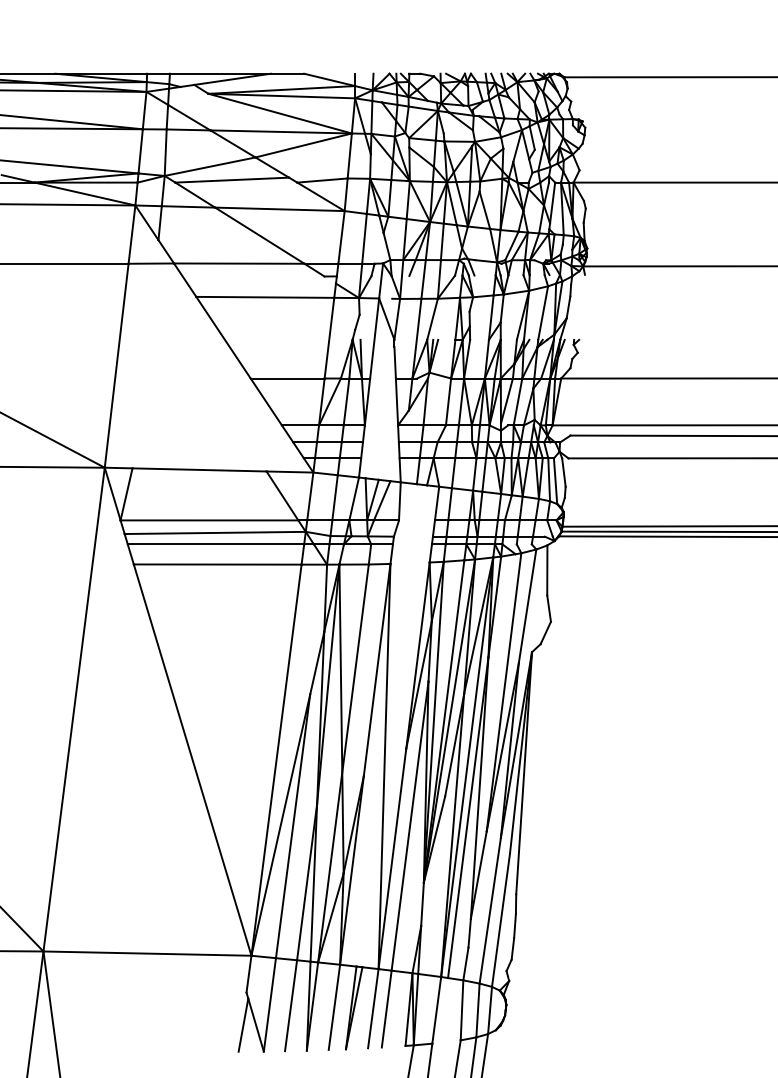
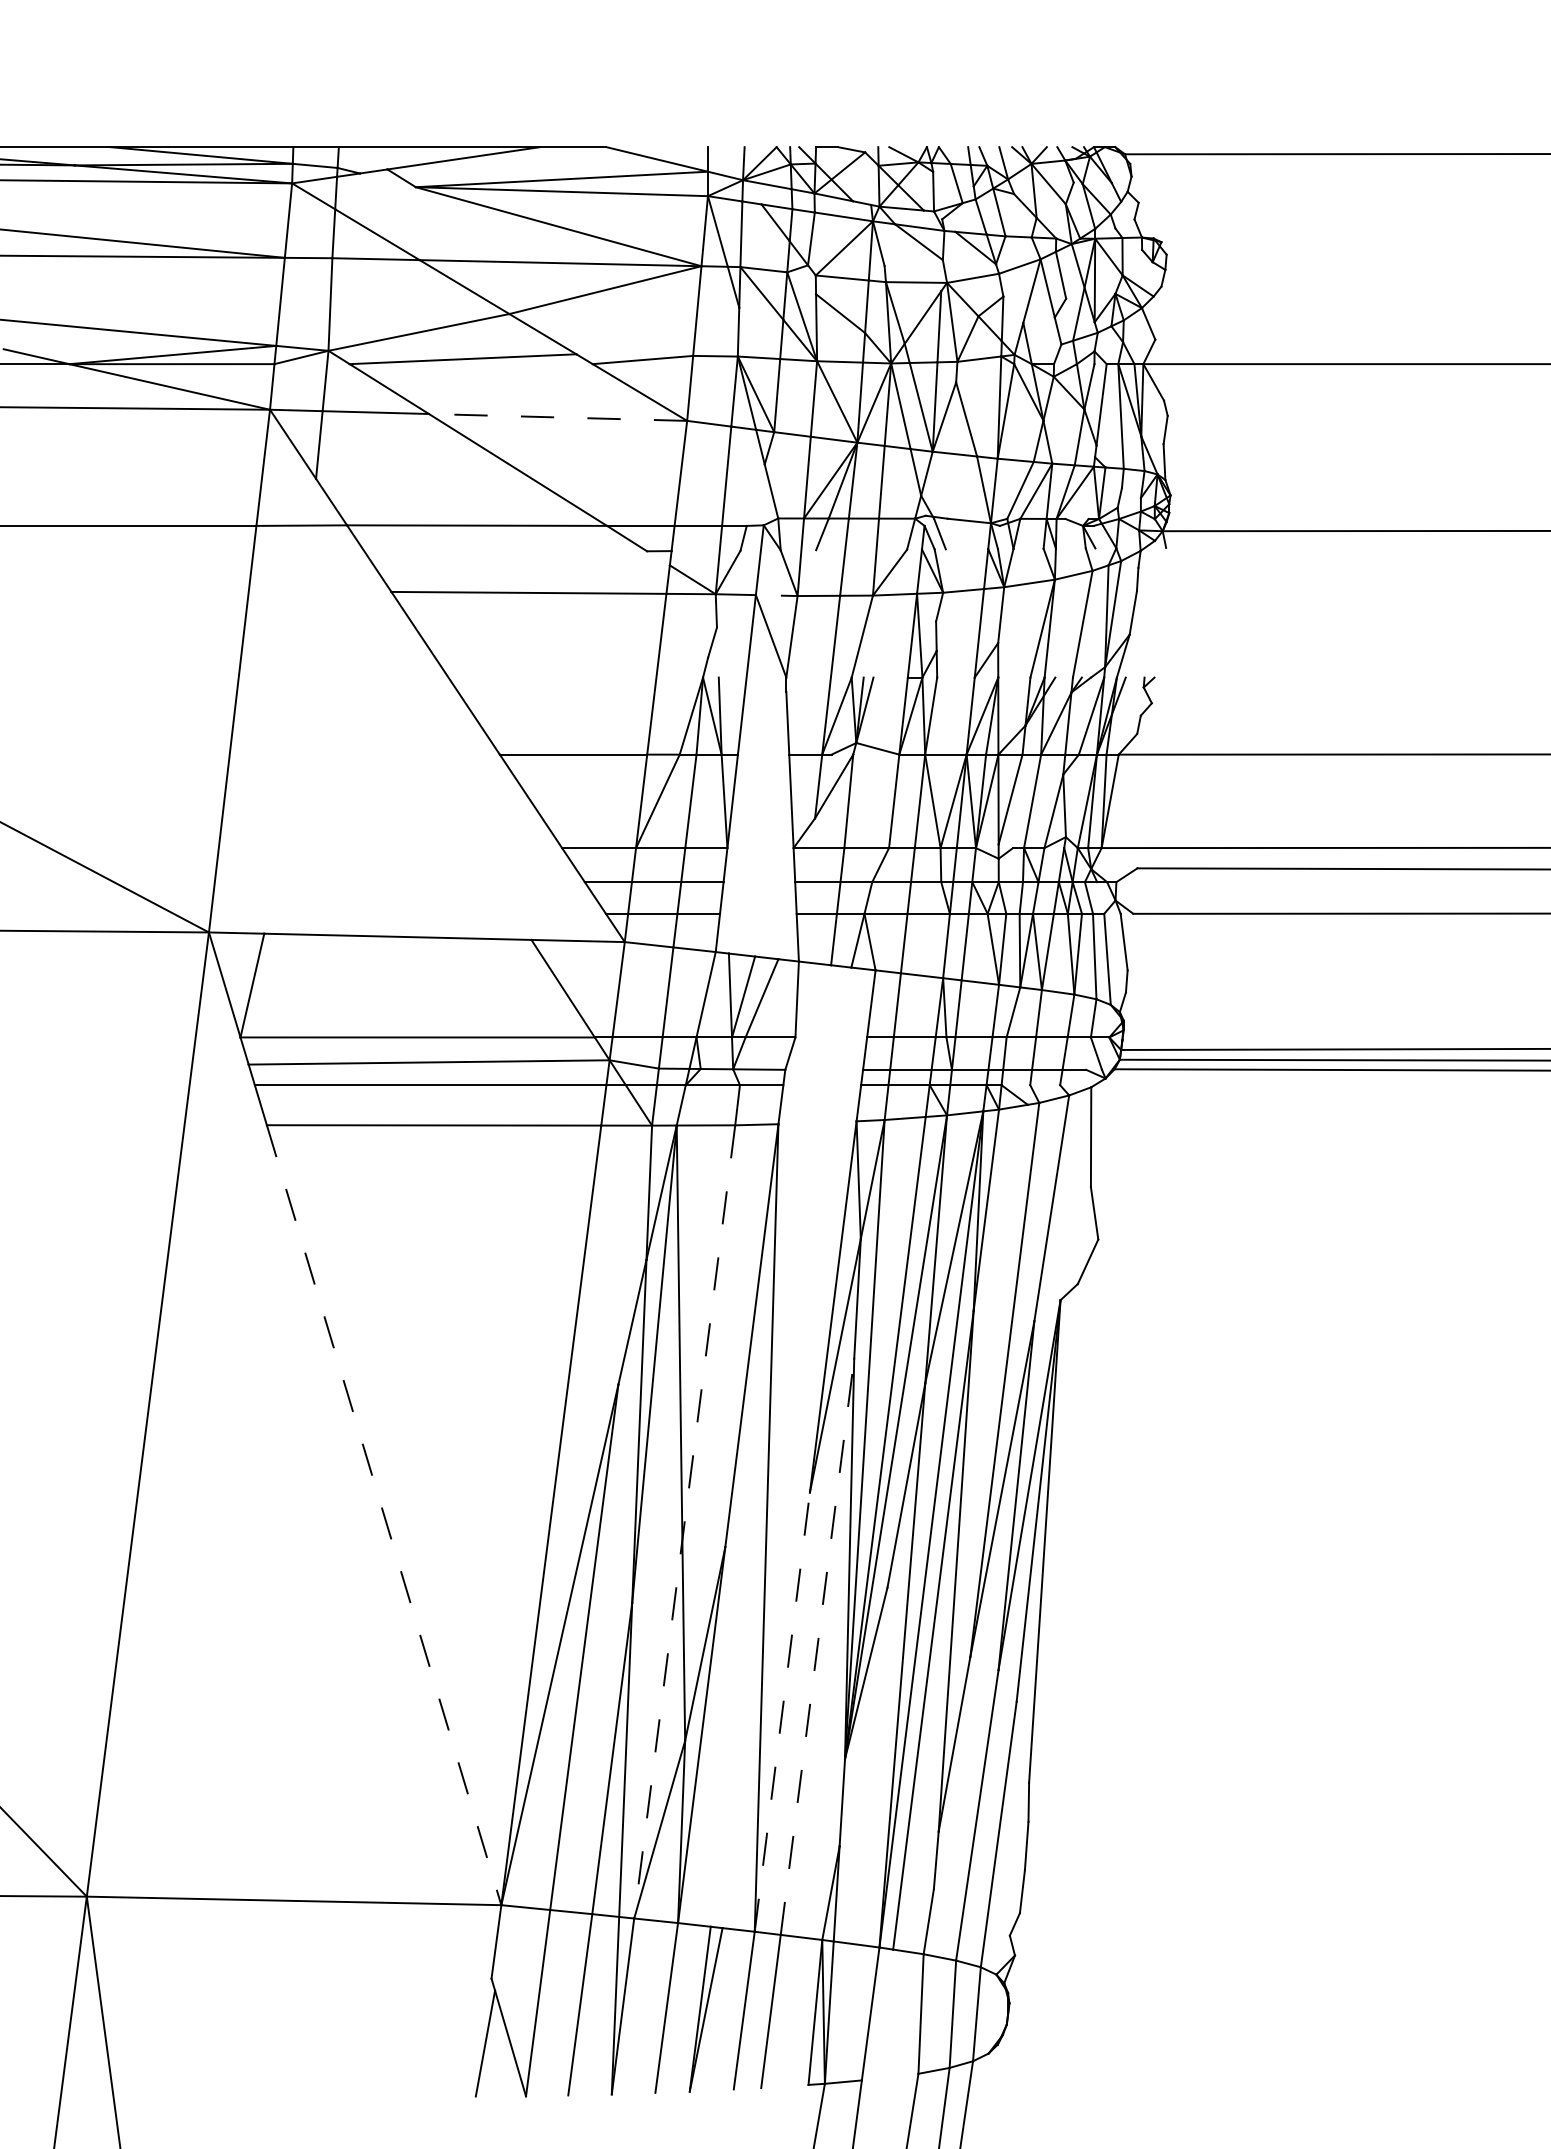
line: (279, 209) -> (557, 417), solid -> dashed
line: (192, 760) -> (383, 1515), solid -> dashed
line: (343, 763) -> (684, 1521), solid -> dashed
line: (410, 826) -> (818, 1647), solid -> dashed
line: (392, 858) -> (782, 1711), solid -> dashed

